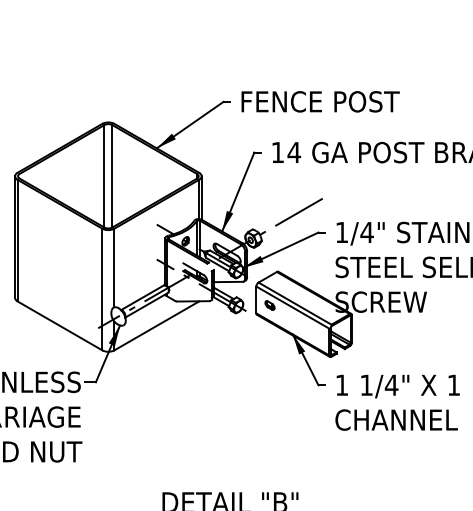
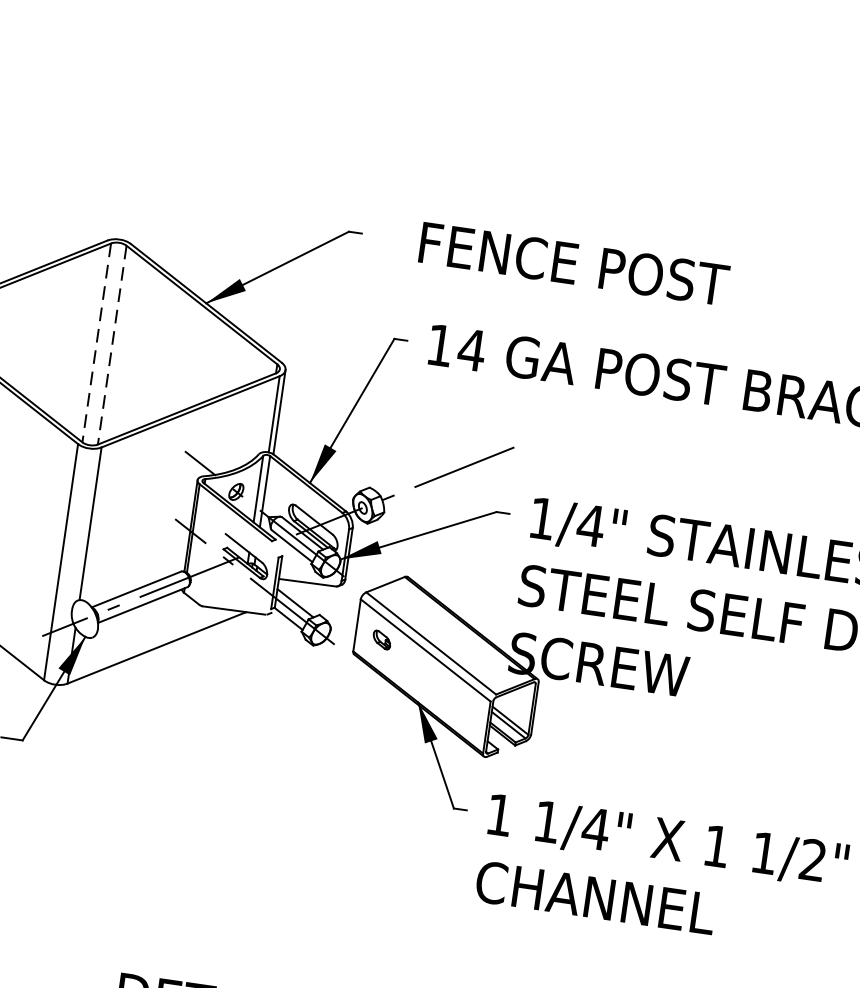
text: (320, 101) -> (574, 263), moved
line: (104, 176) -> (96, 343), solid -> dashed
line: (112, 176) -> (112, 345), solid -> dashed

